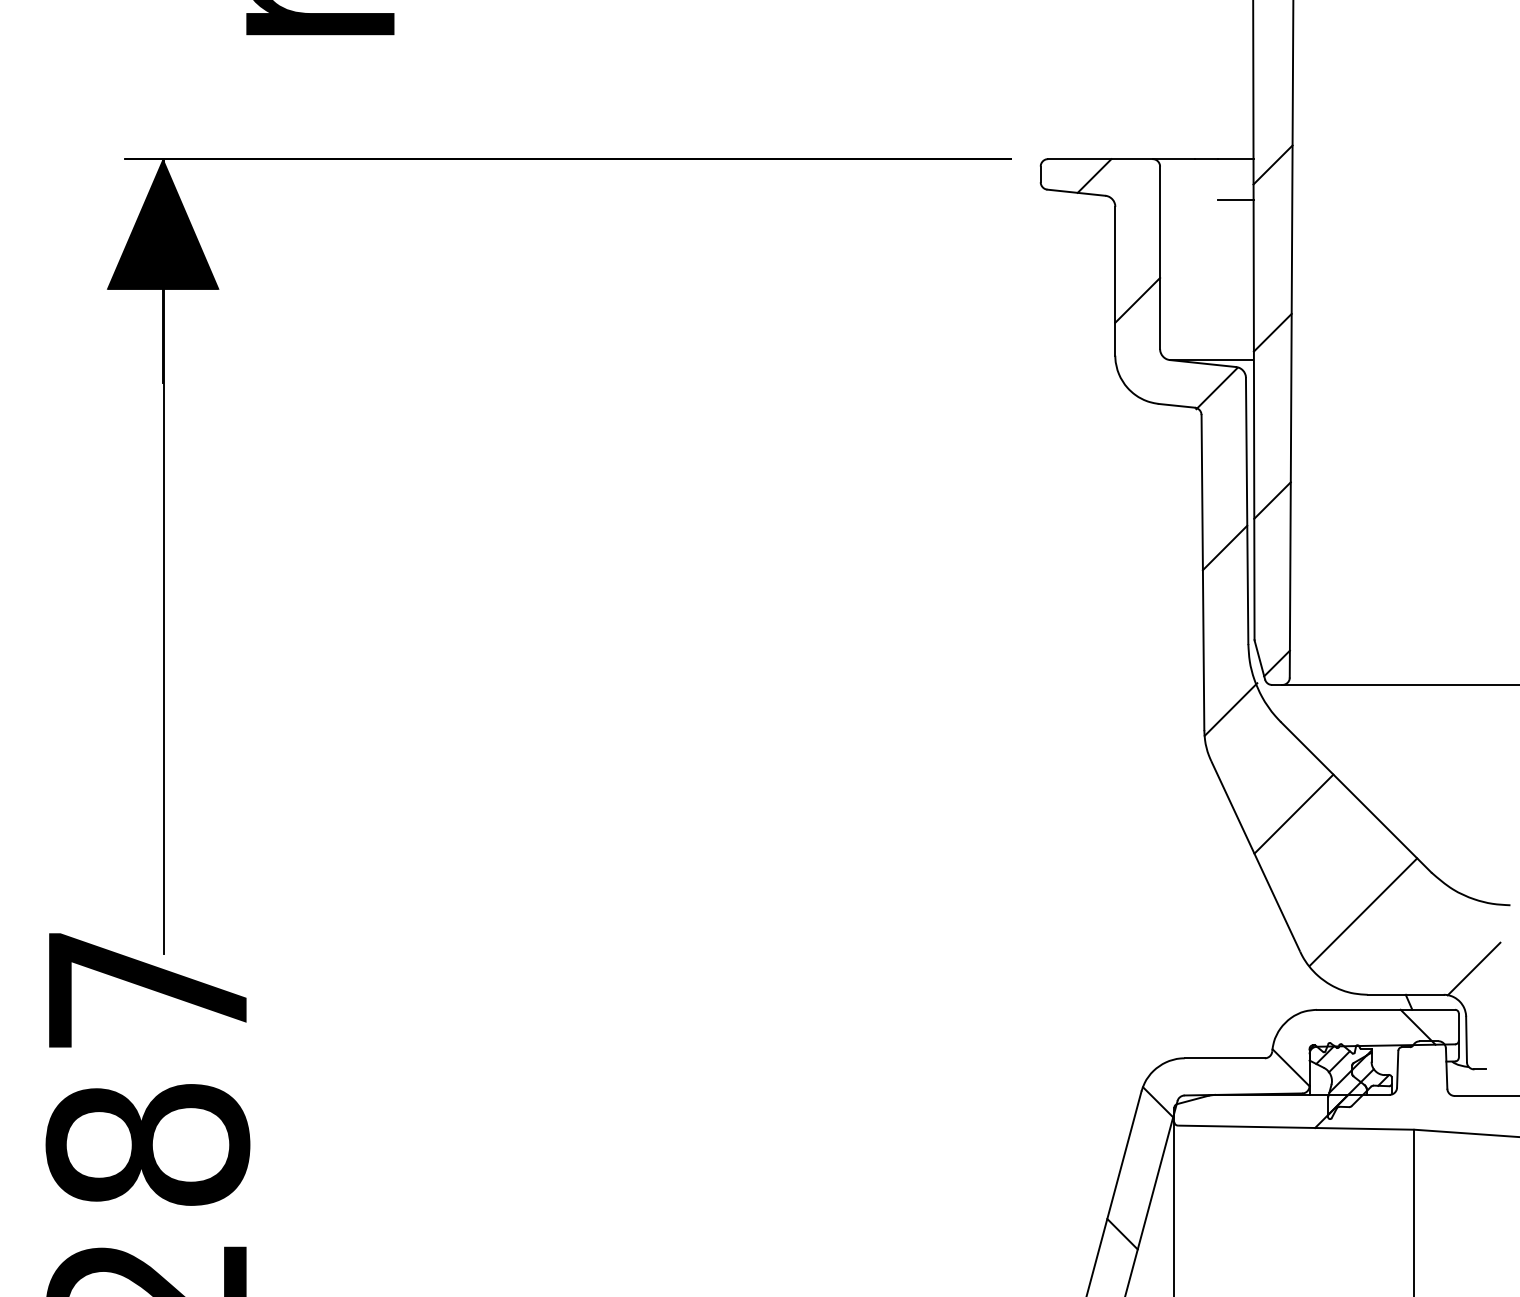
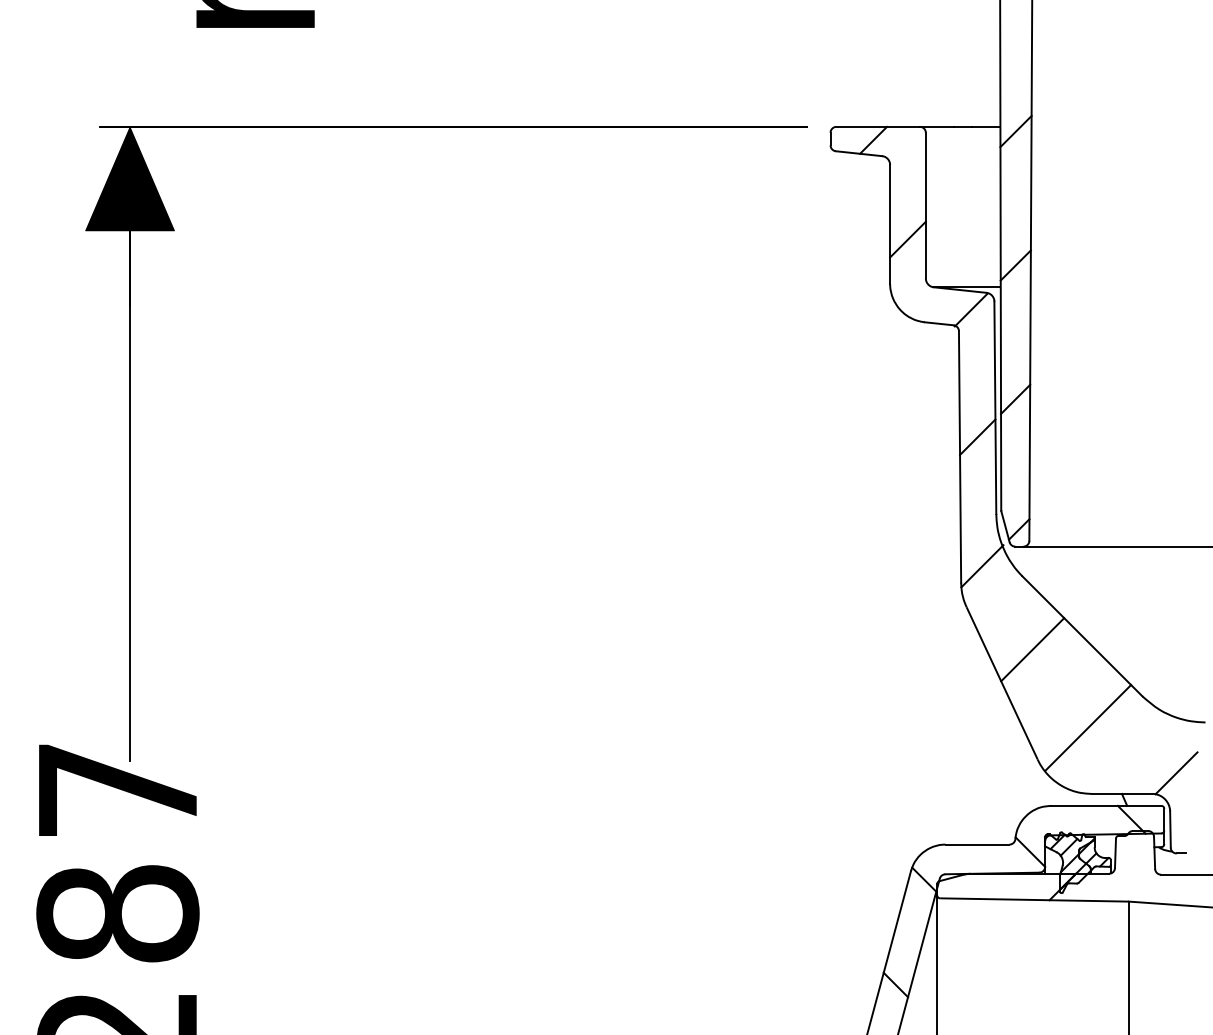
line: (1235, 199) -> (986, 159), removed

